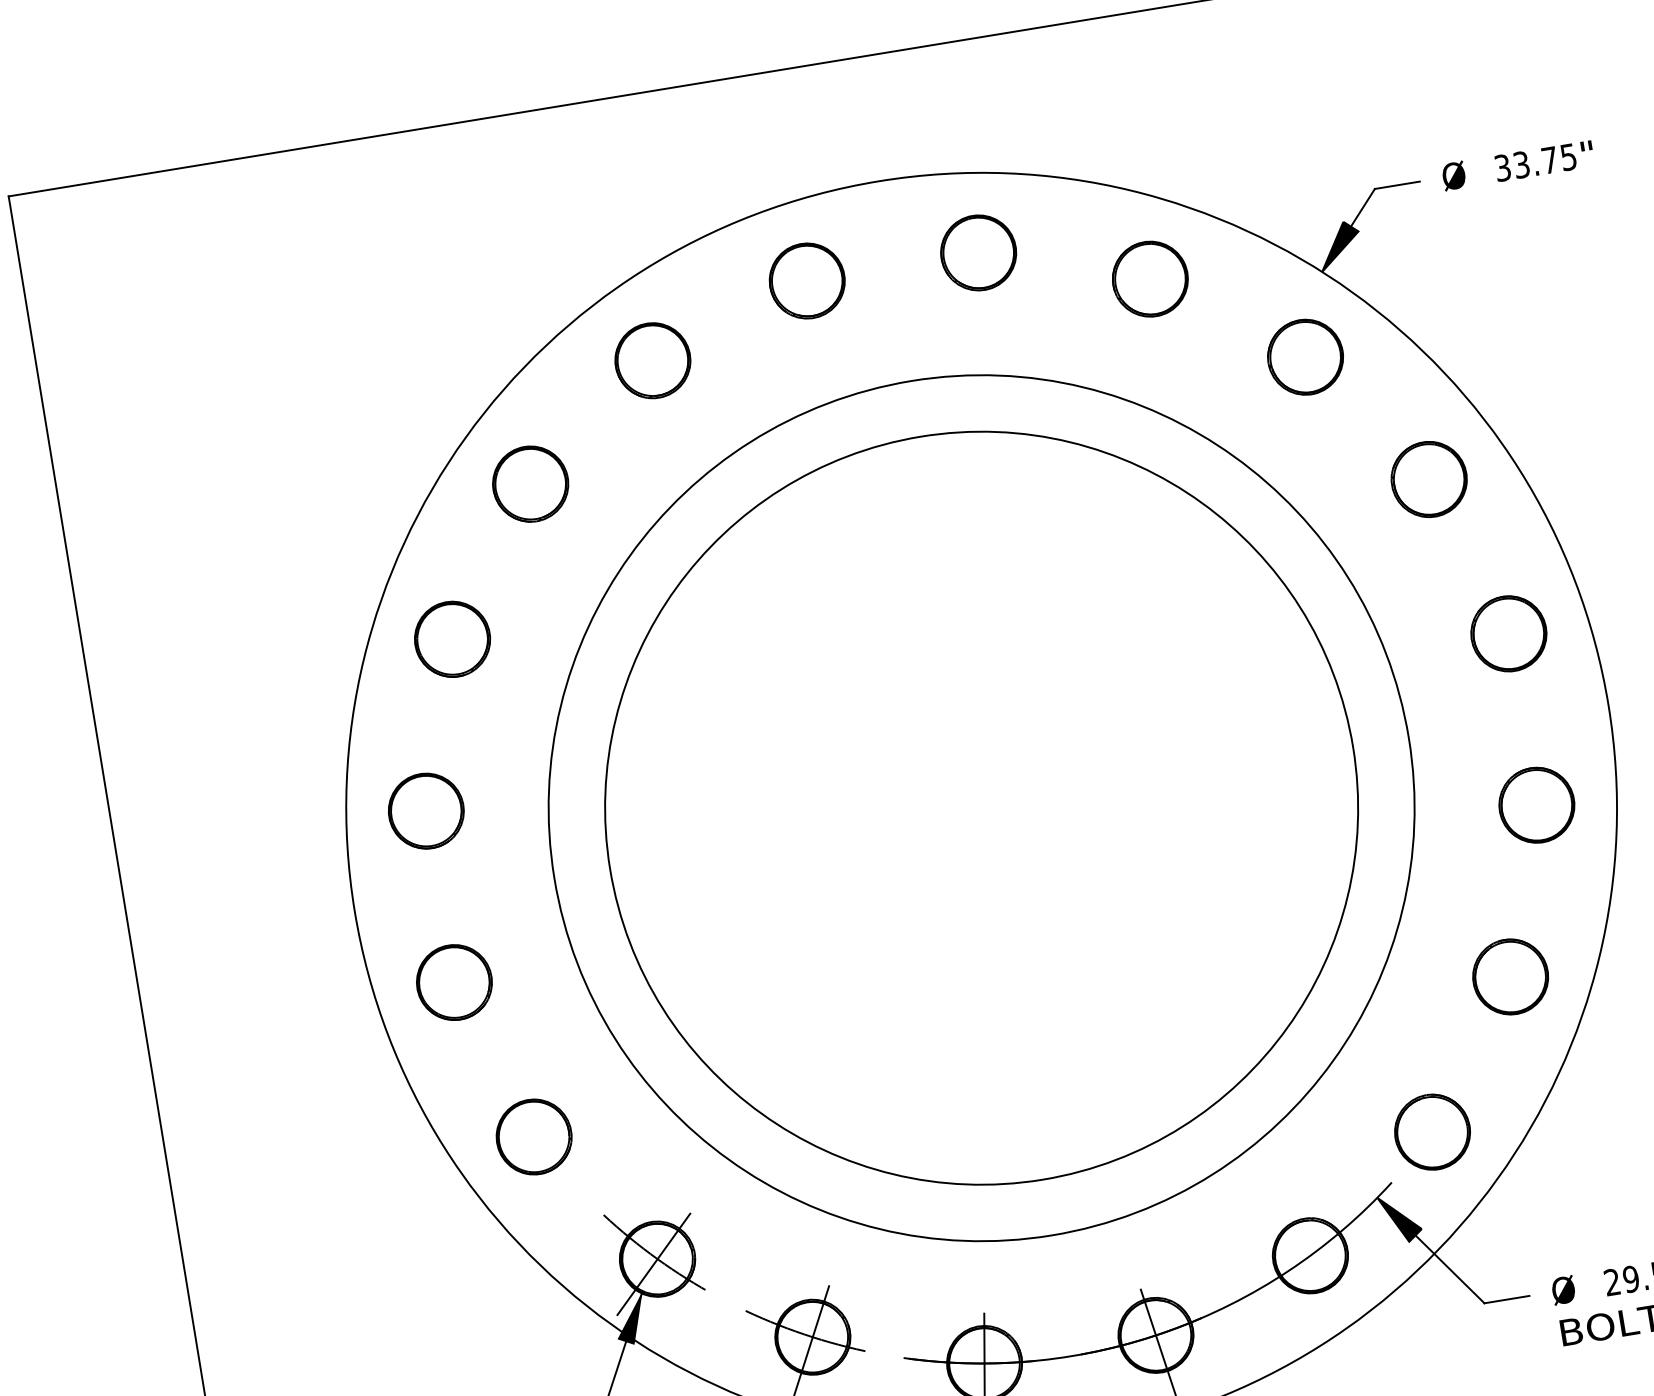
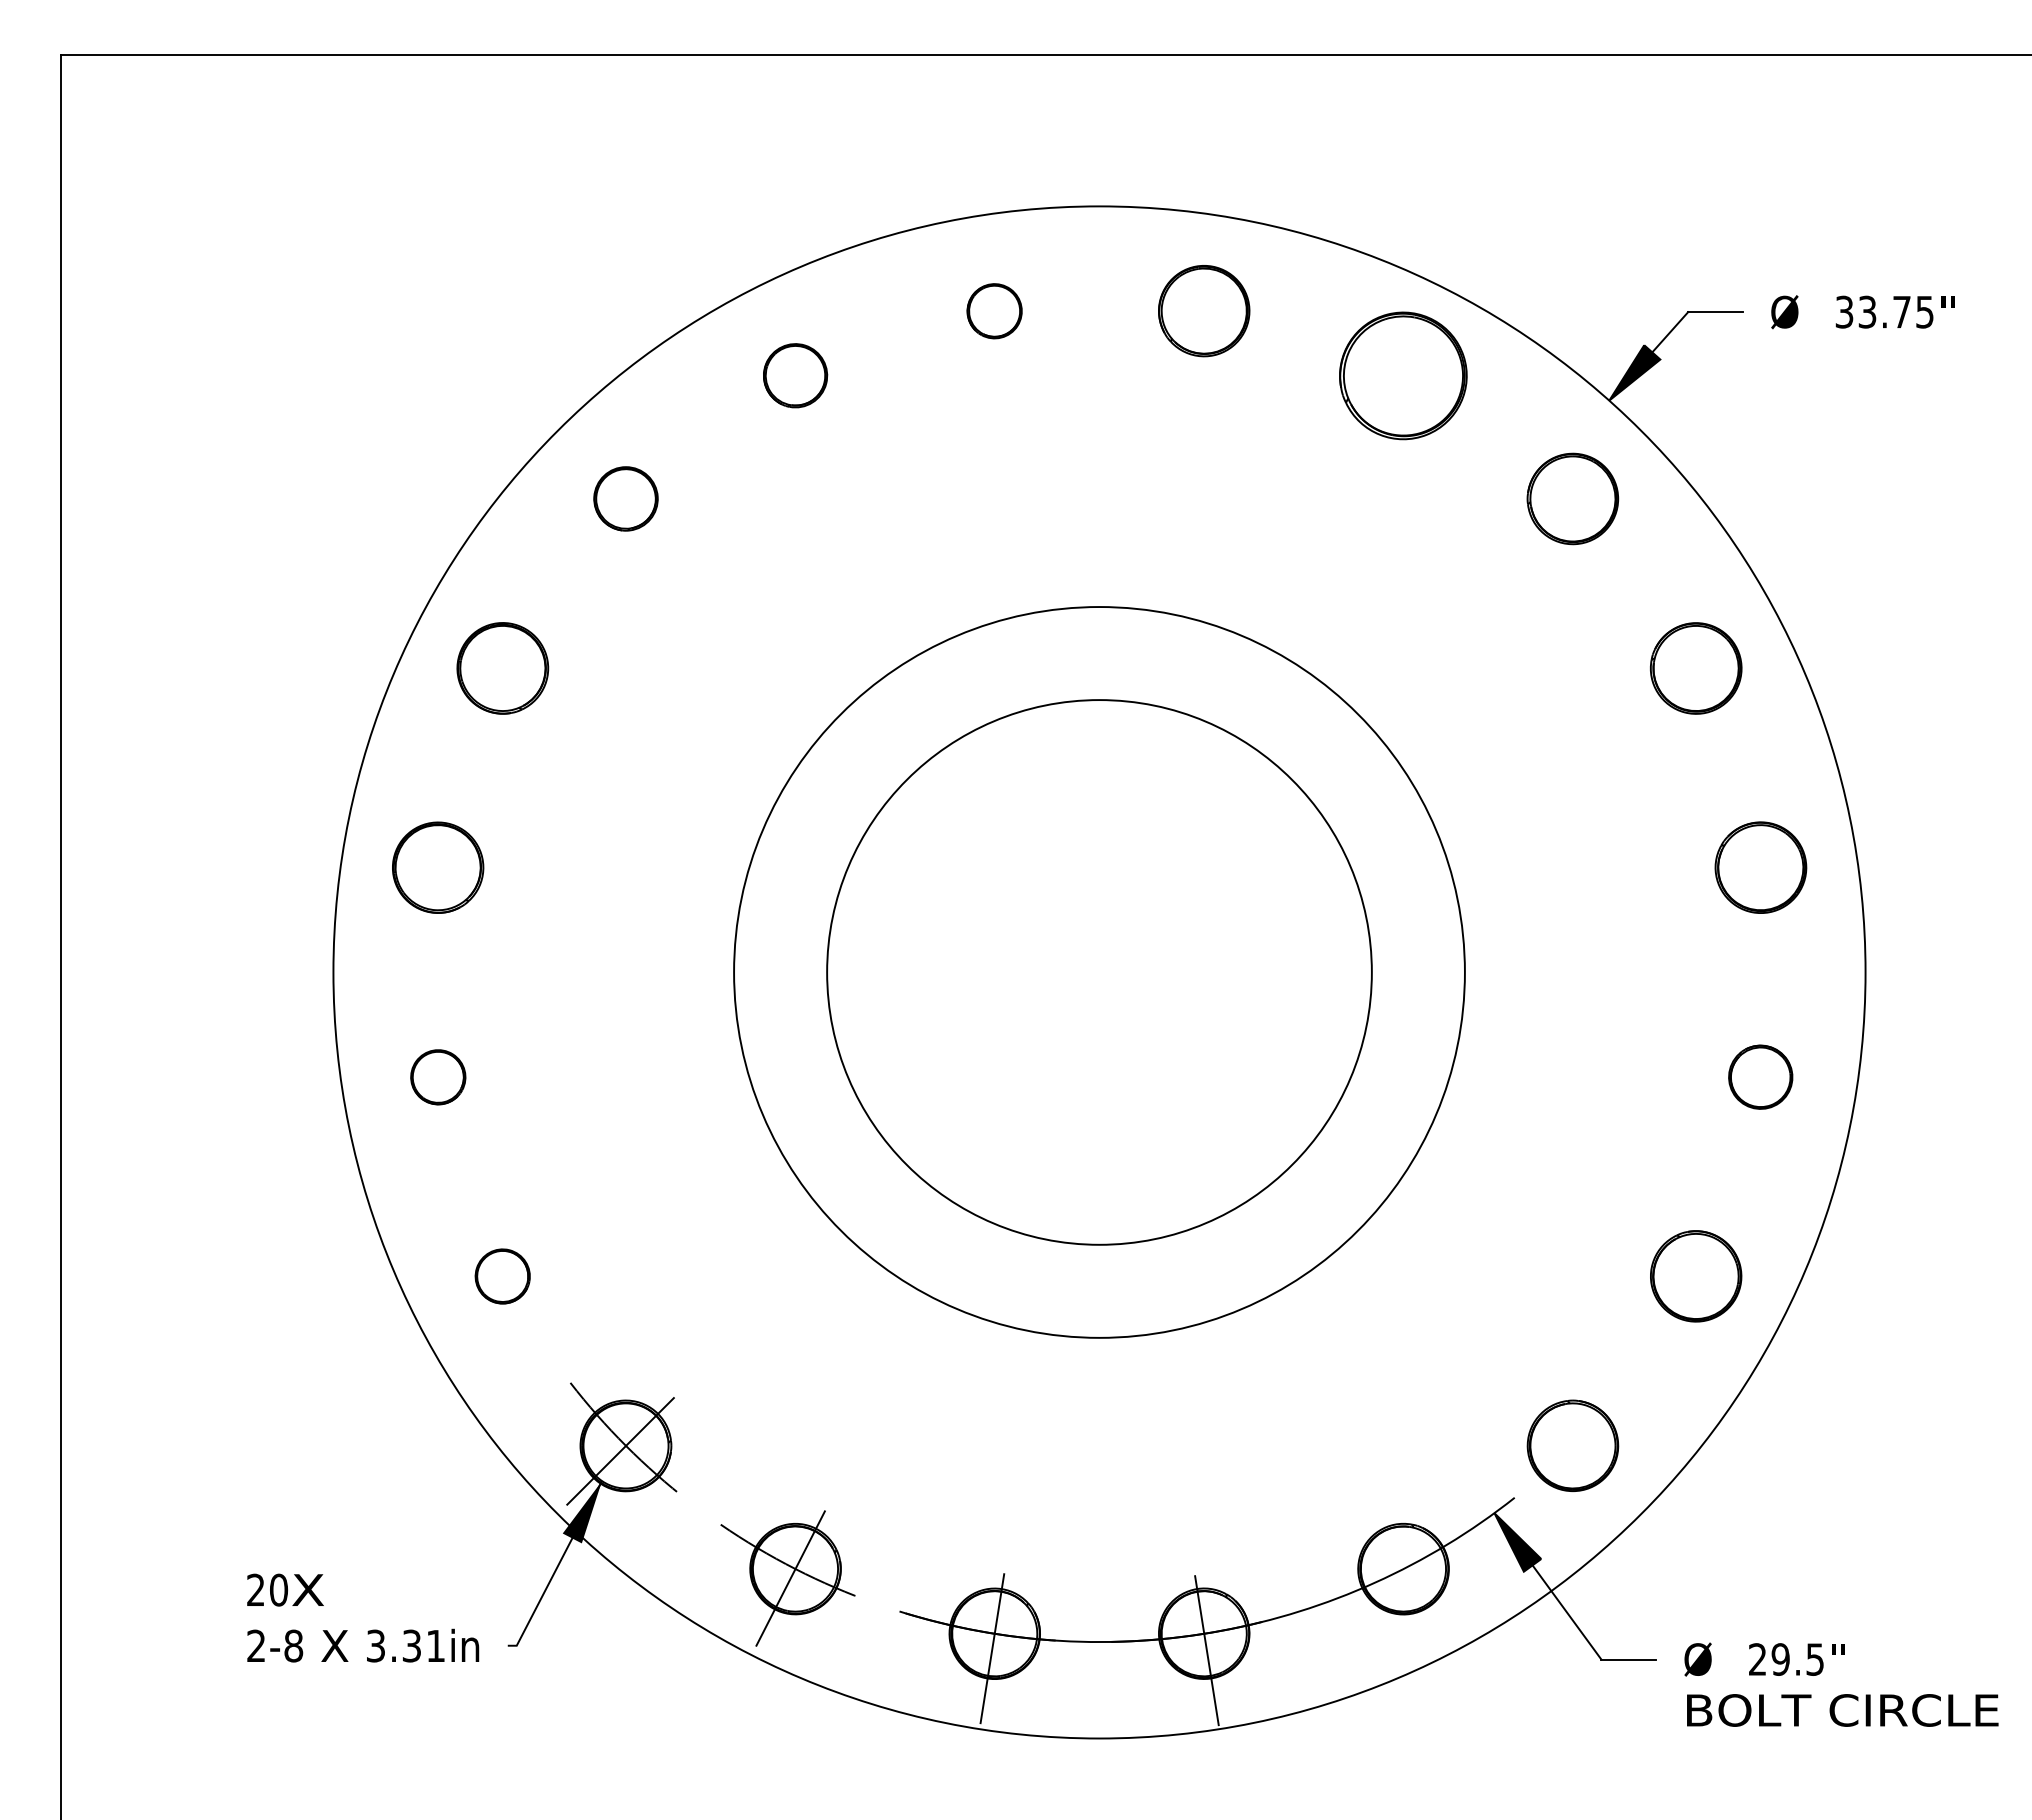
part: (1150, 278) -> (1403, 375), size x1.4
part: (807, 281) -> (994, 311), size x0.6
part: (652, 360) -> (795, 375), size x0.7
part: (530, 483) -> (625, 498), size x0.7
part: (1536, 805) -> (1760, 1077), size x0.7
circle: (981, 808) -> (1099, 972), size x0.6
circle: (981, 808) -> (1099, 972), size x0.7
part: (454, 982) -> (438, 1077), size x0.6
part: (533, 1137) -> (502, 1276), size x0.6

